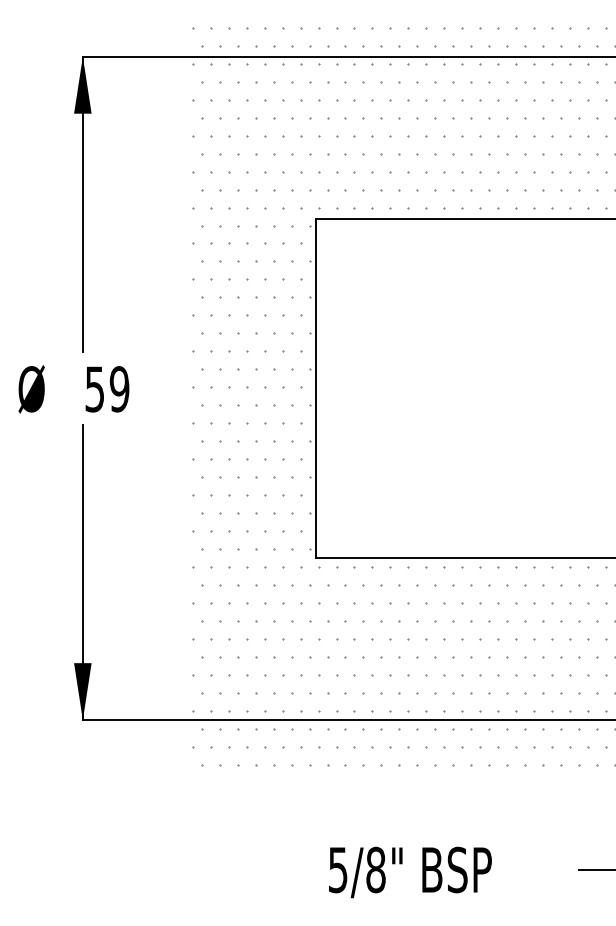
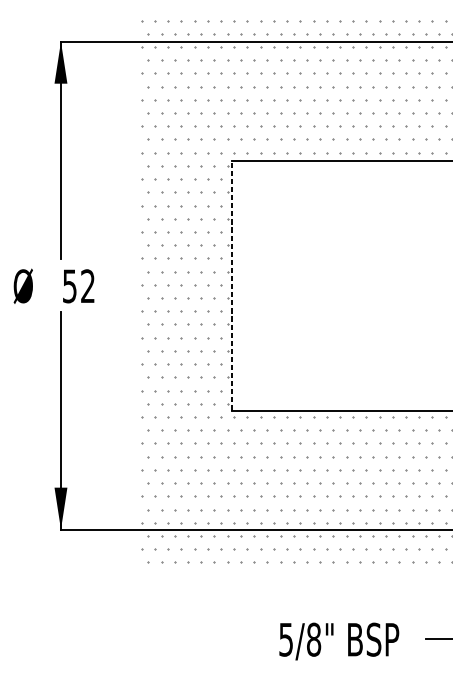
line: (315, 388) -> (232, 285), solid -> dashed
text: (119, 389) -> (87, 286), 59 -> 52
text: (410, 872) -> (339, 641), moved

